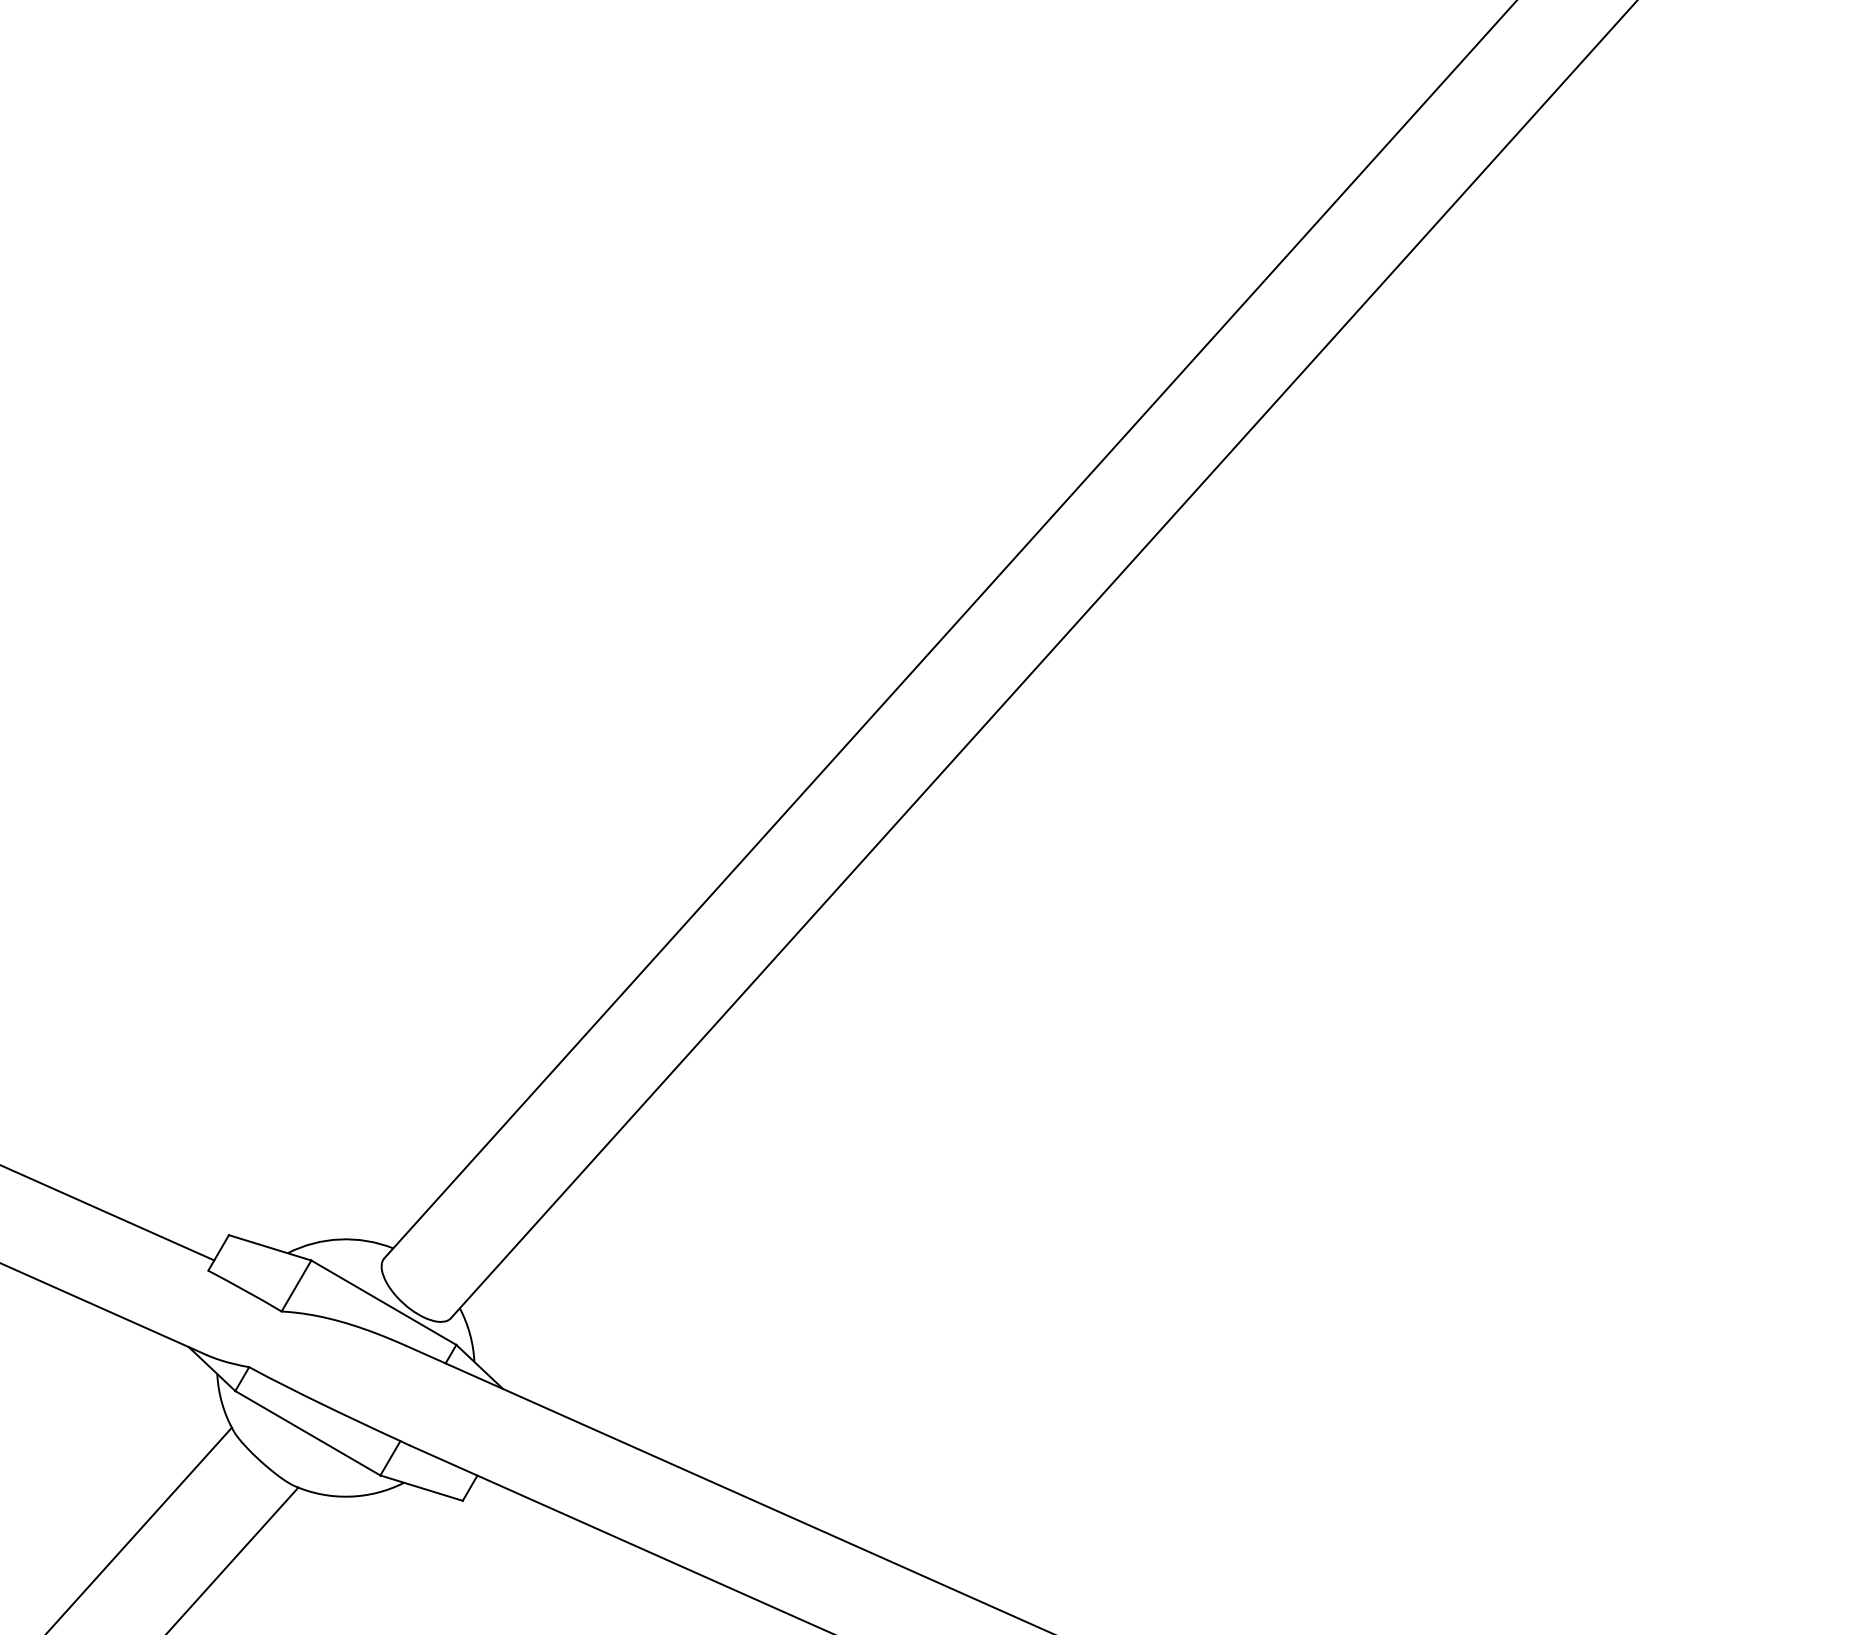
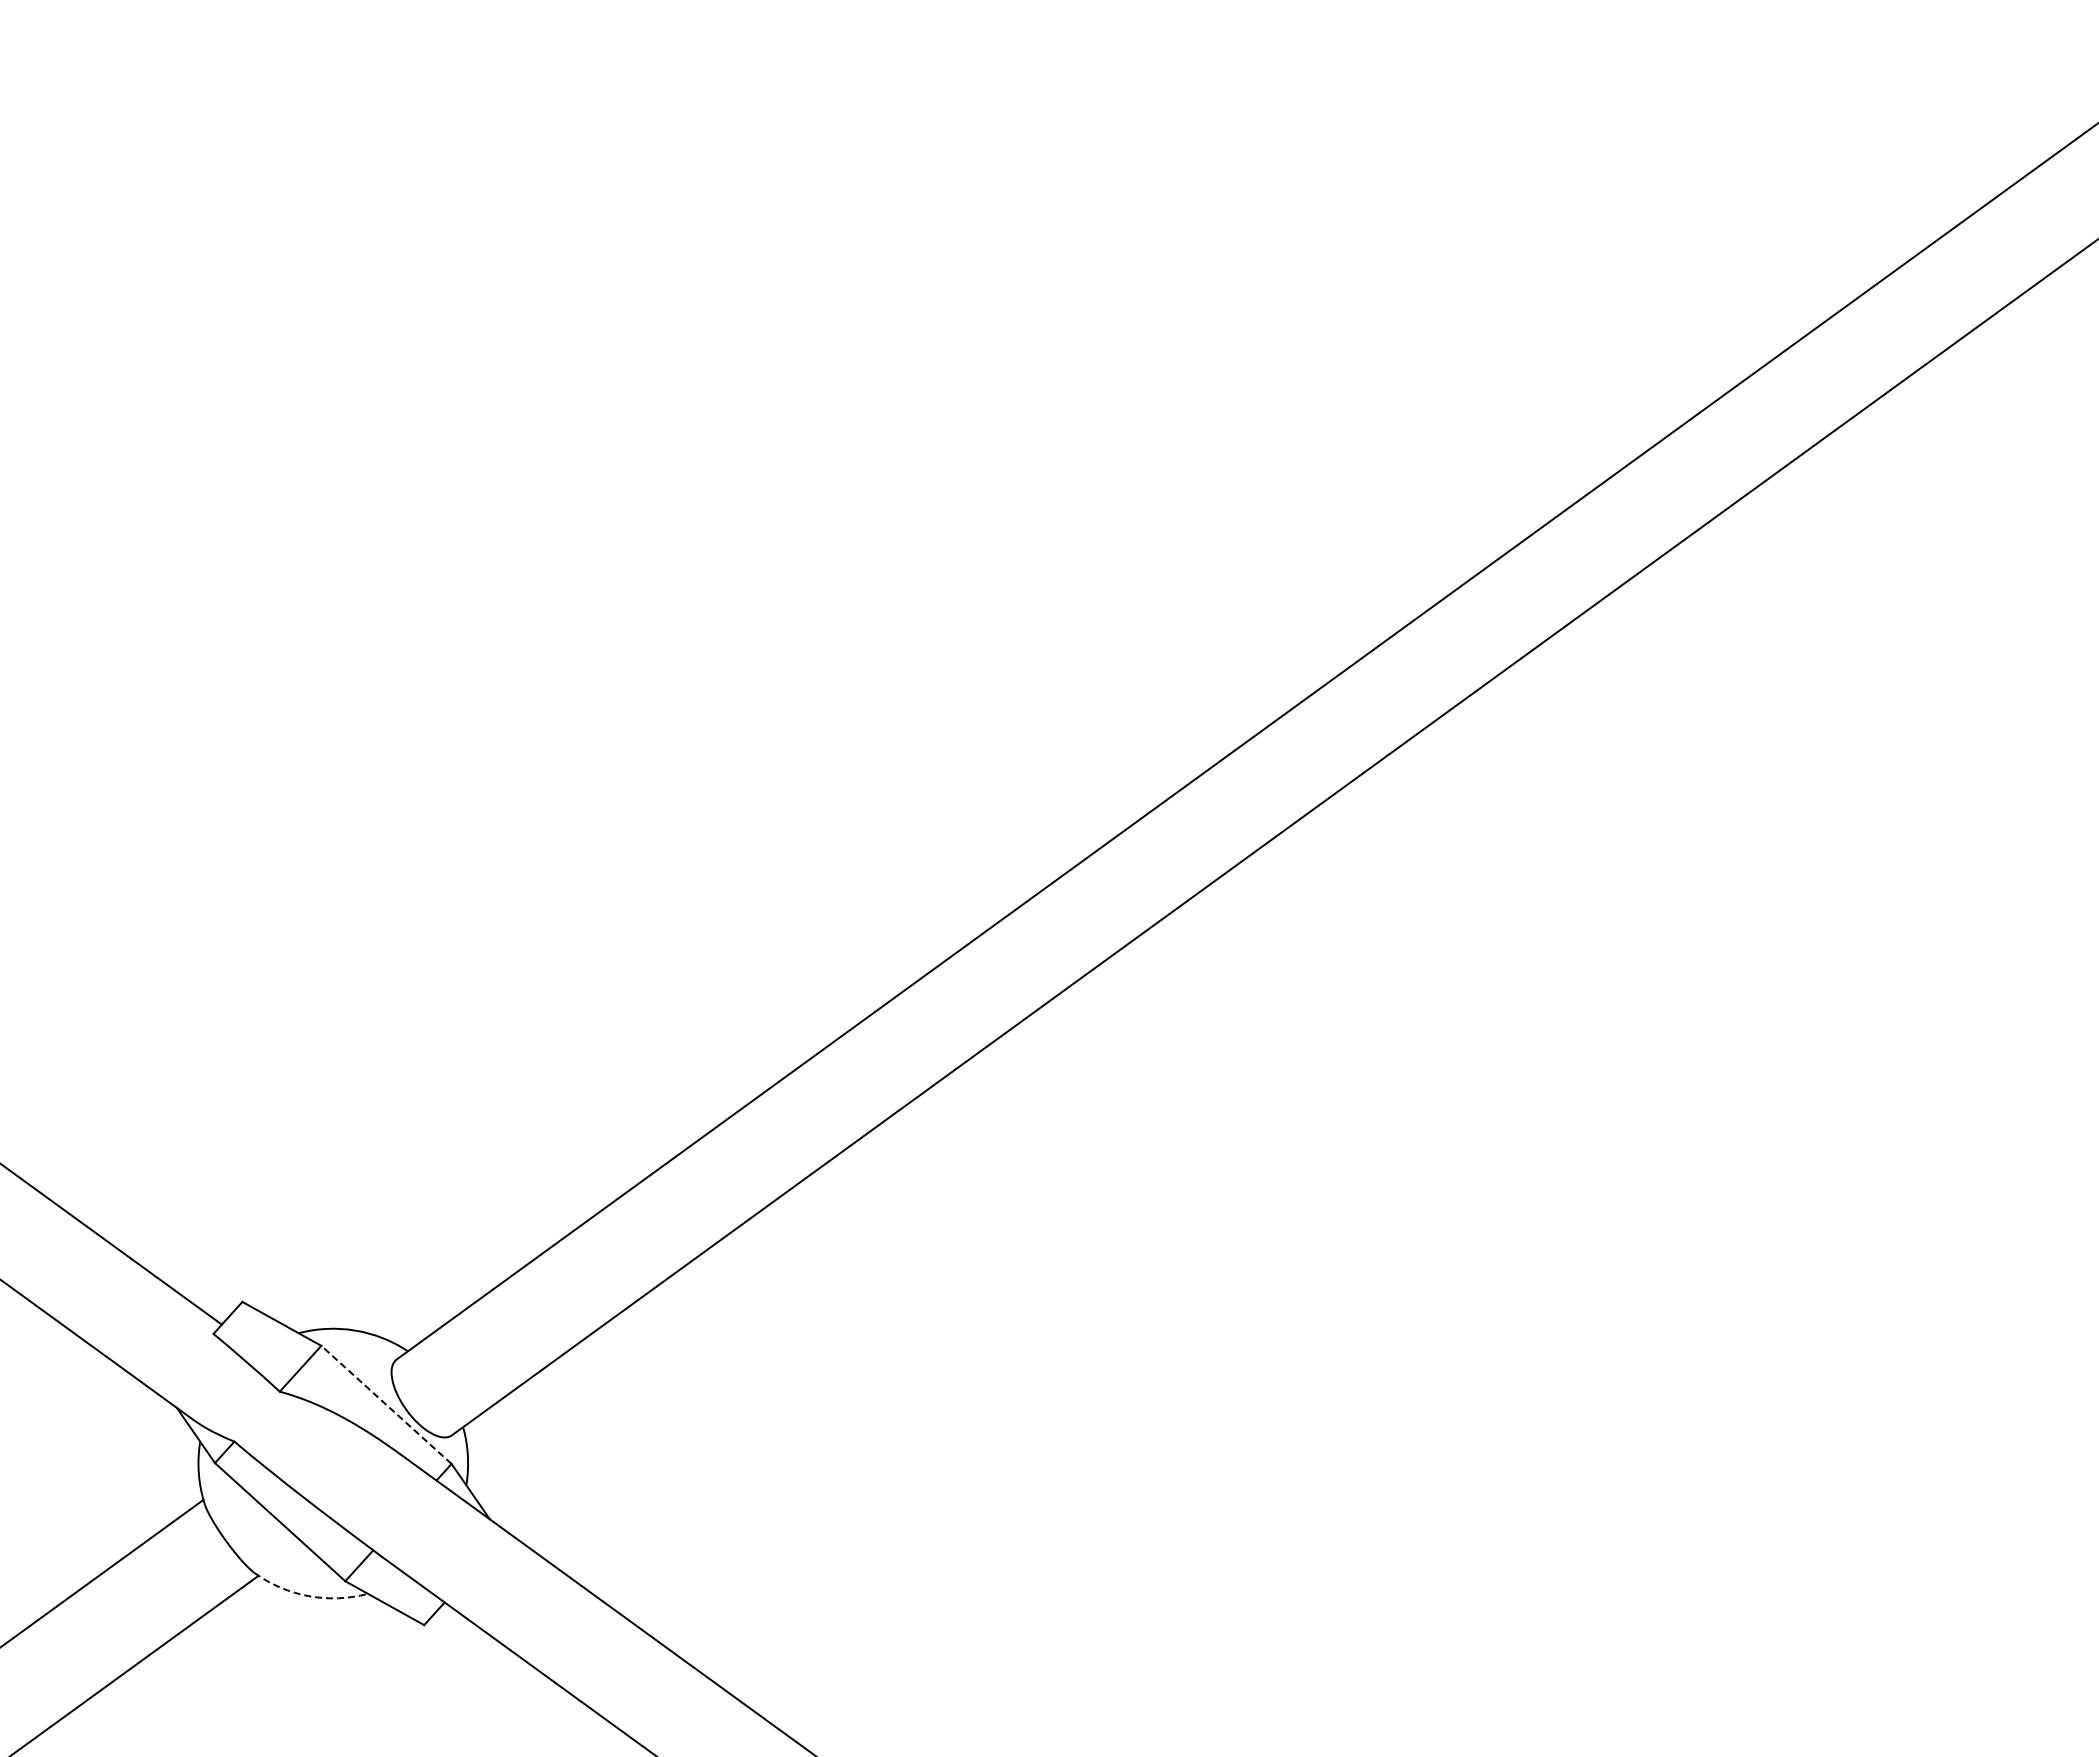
line: (383, 1302) -> (386, 1404), solid -> dashed
arc: (349, 1497) -> (308, 1596), solid -> dashed

